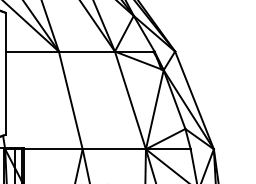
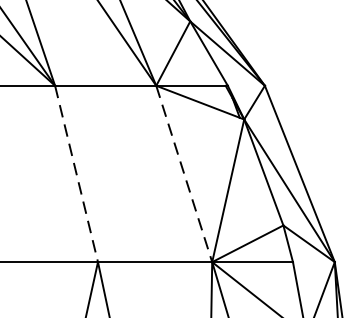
line: (70, 100) -> (76, 174), solid -> dashed
line: (130, 100) -> (184, 174), solid -> dashed

